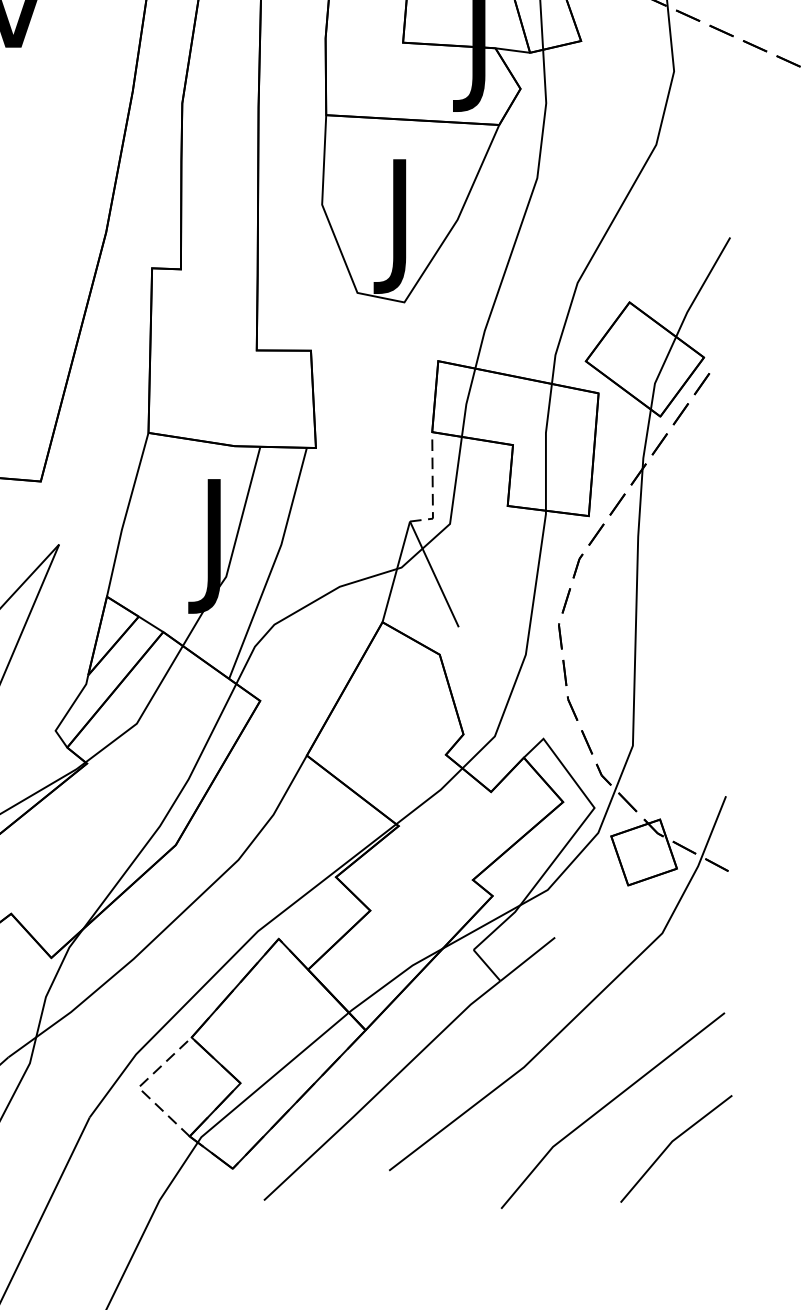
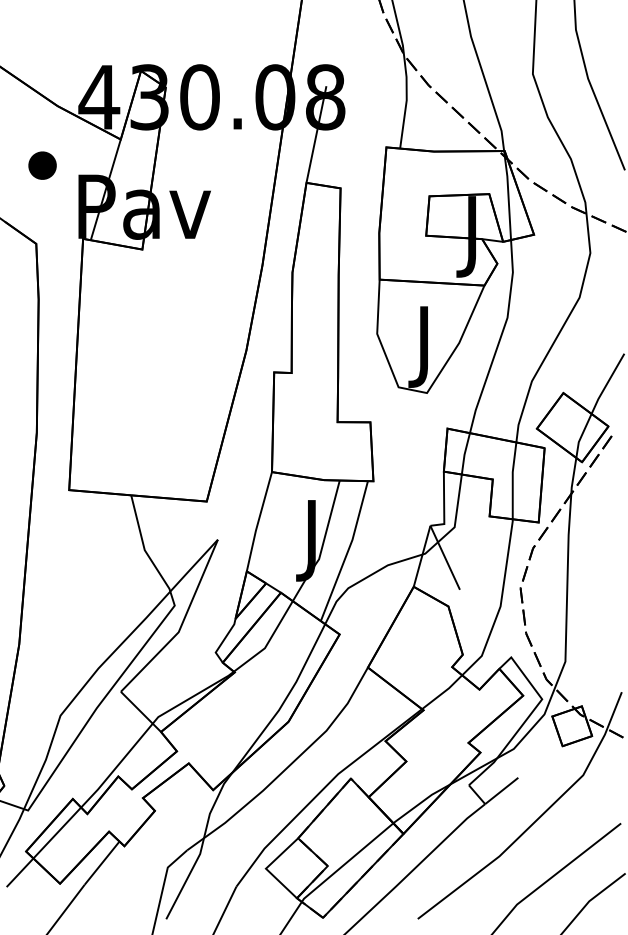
line: (433, 488) -> (444, 505), dashed -> solid
line: (139, 1087) -> (266, 868), dashed -> solid

